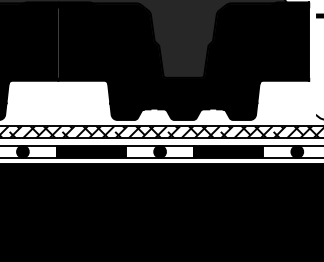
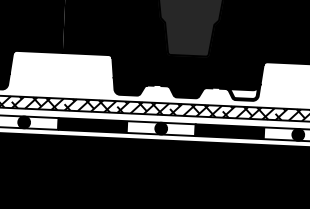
fill: (240, 112) -> (243, 92), removed

